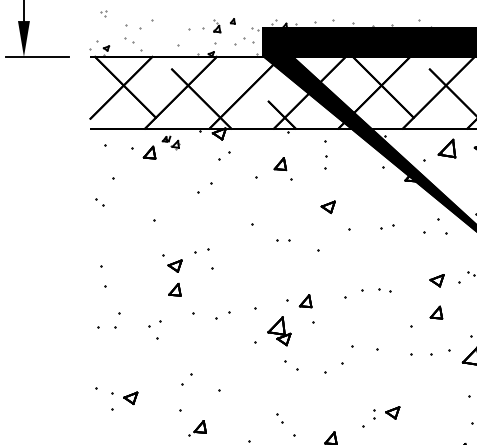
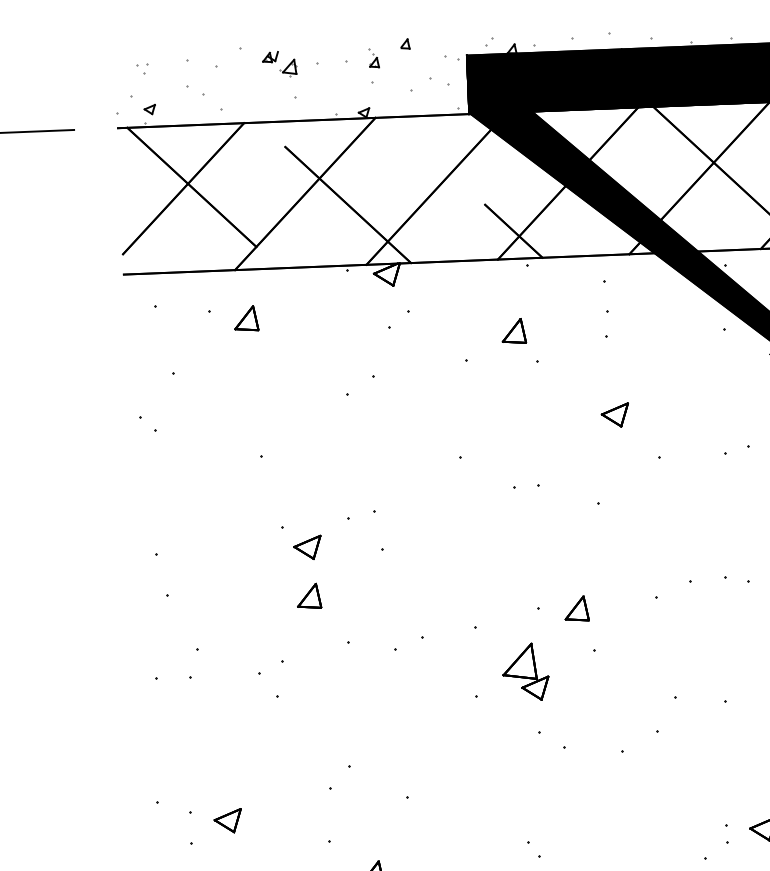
part: (103, 13) -> (142, 69), moved
part: (217, 31) -> (374, 65), size x0.71
part: (170, 142) -> (278, 63), moved

